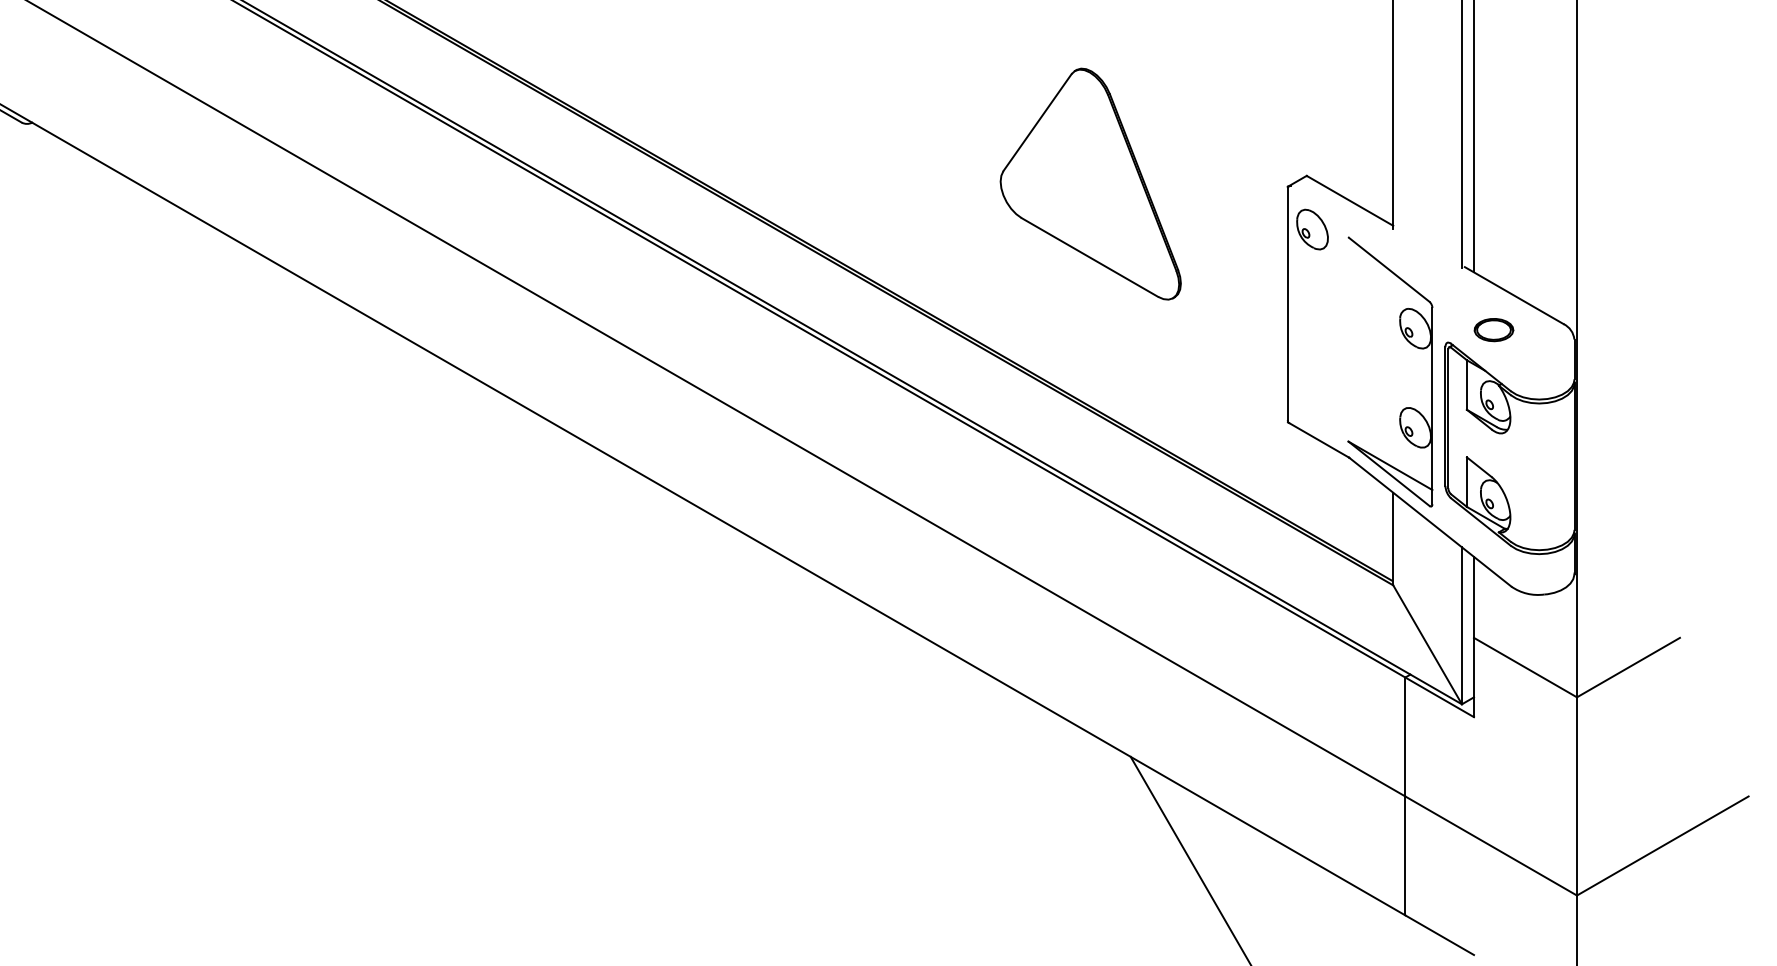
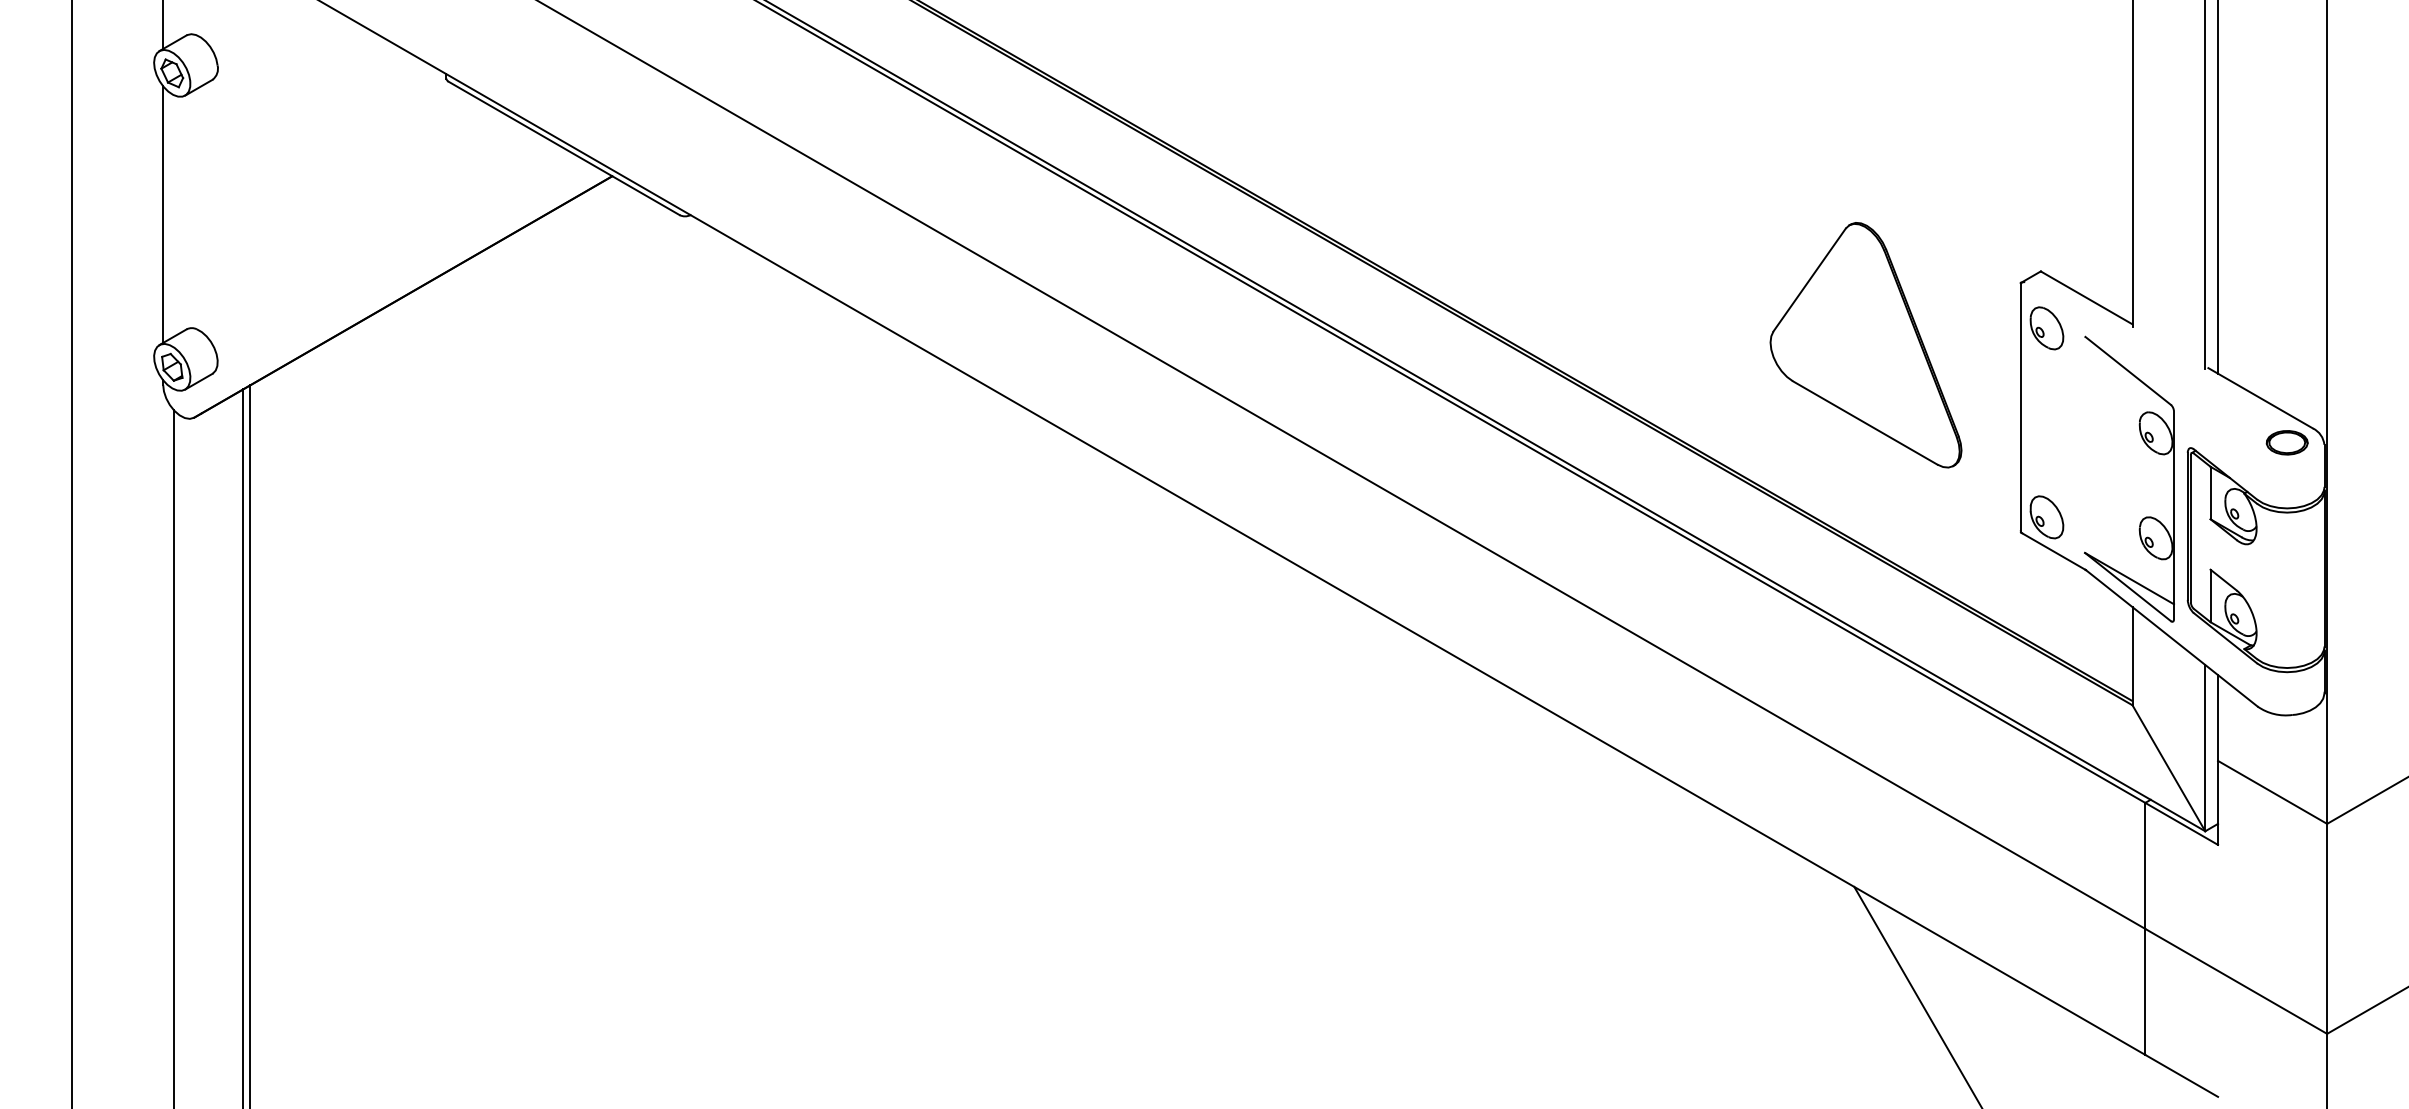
part: (1090, 184) -> (1865, 345), moved
part: (1493, 329) -> (2286, 442), moved
part: (1312, 408) -> (2046, 517), added

